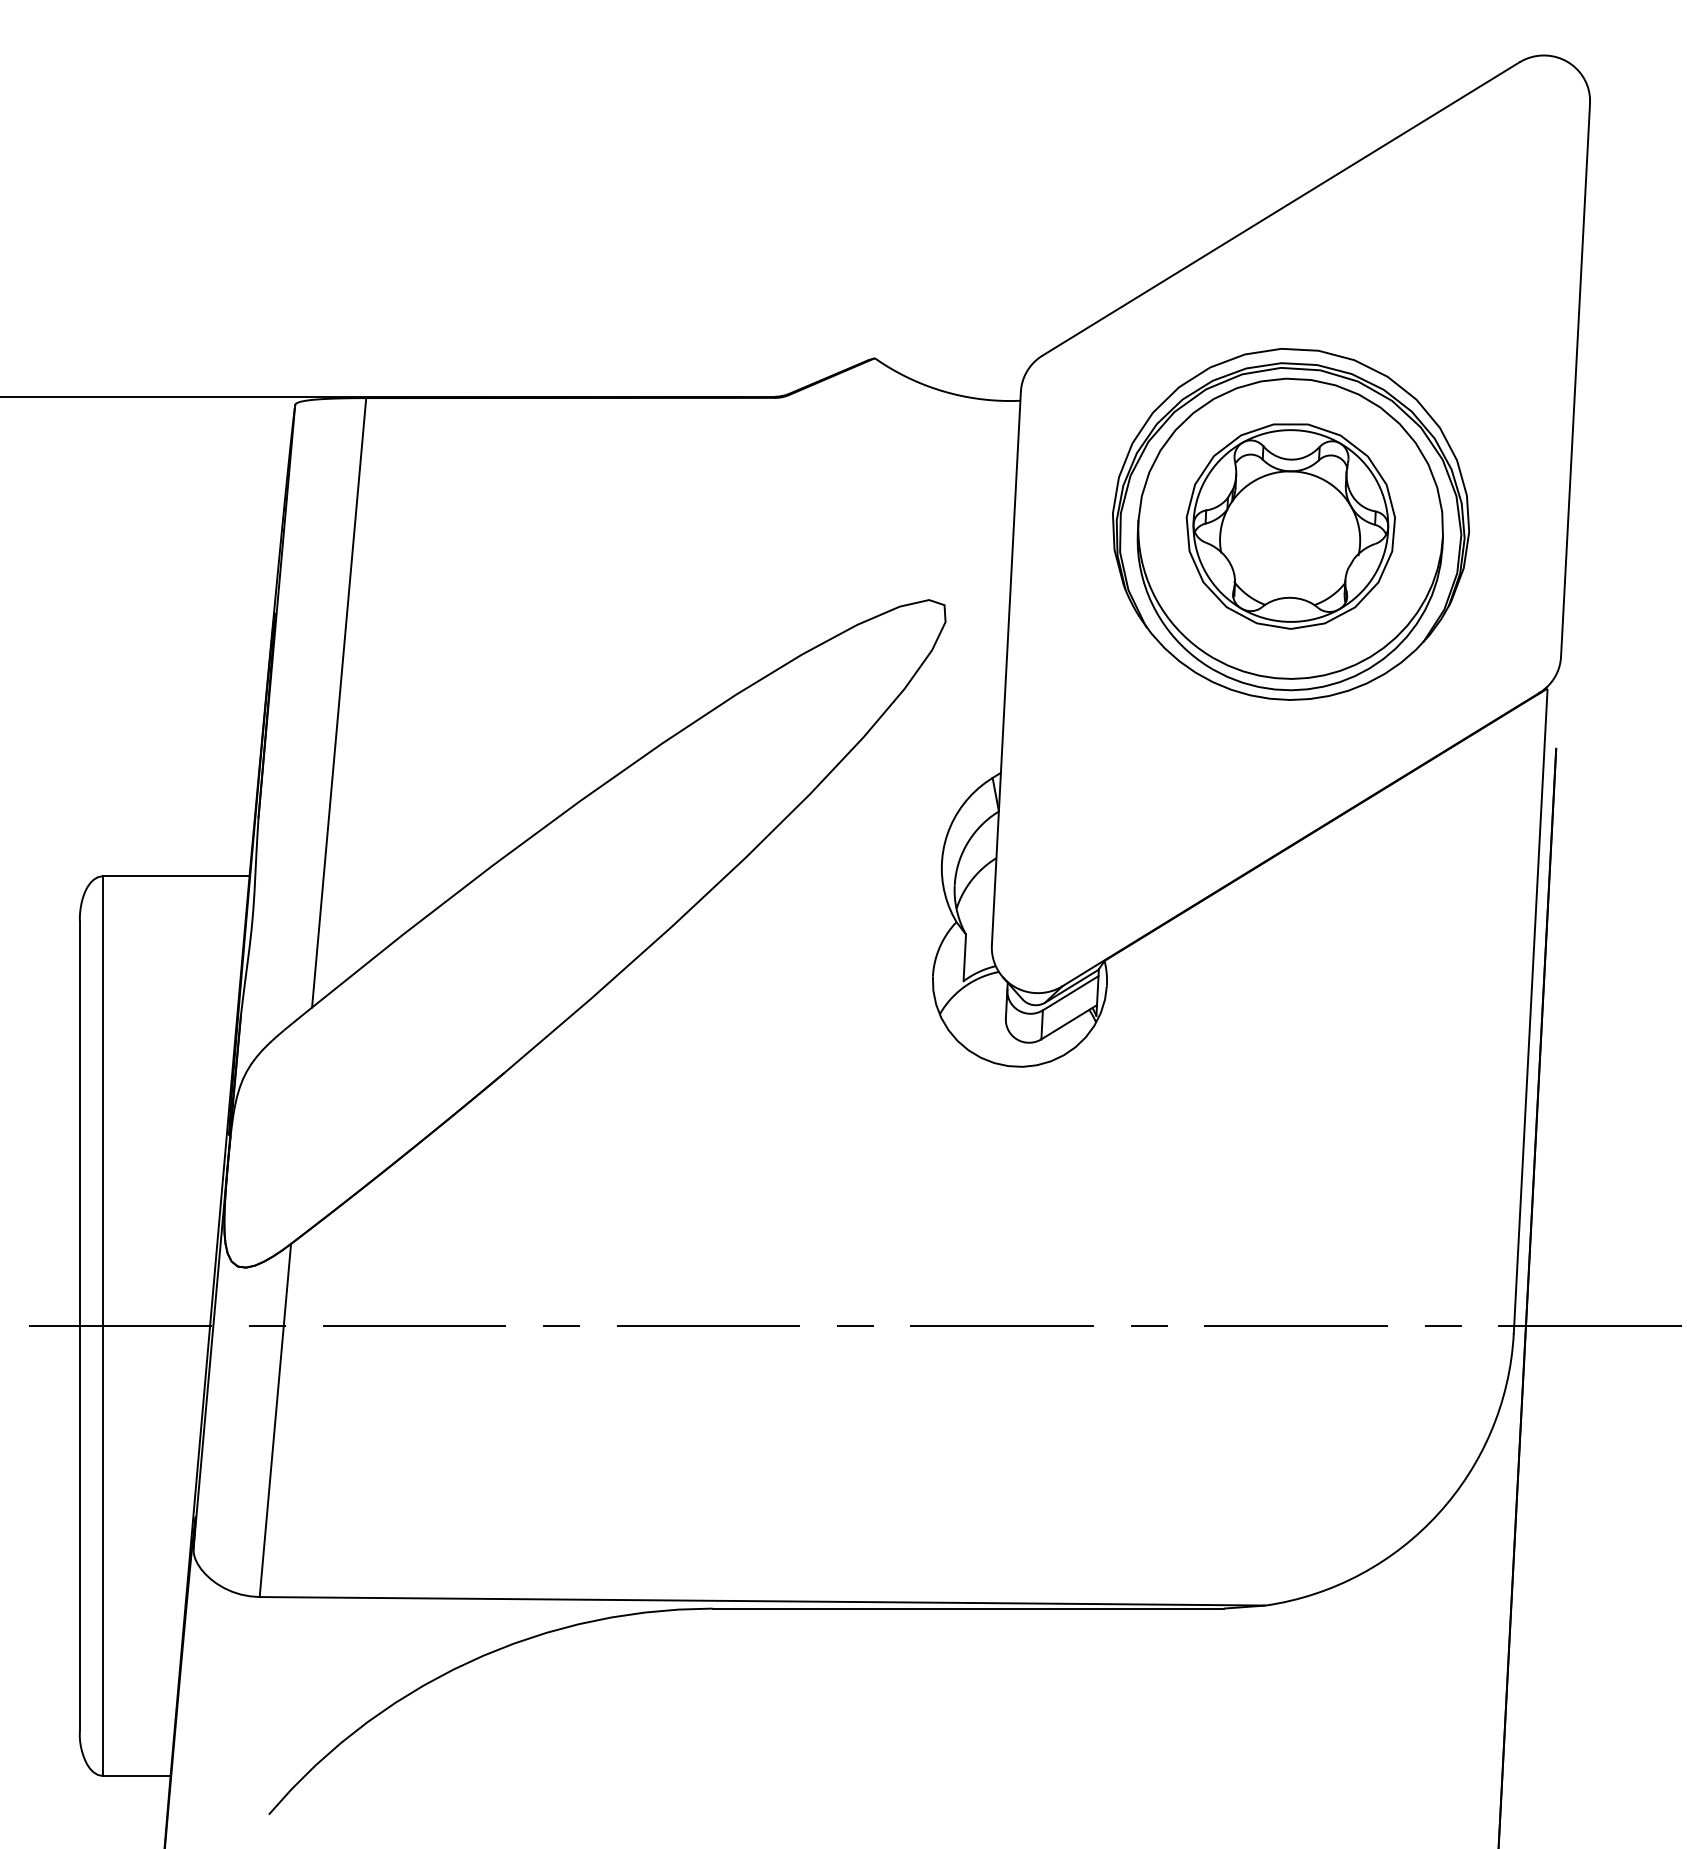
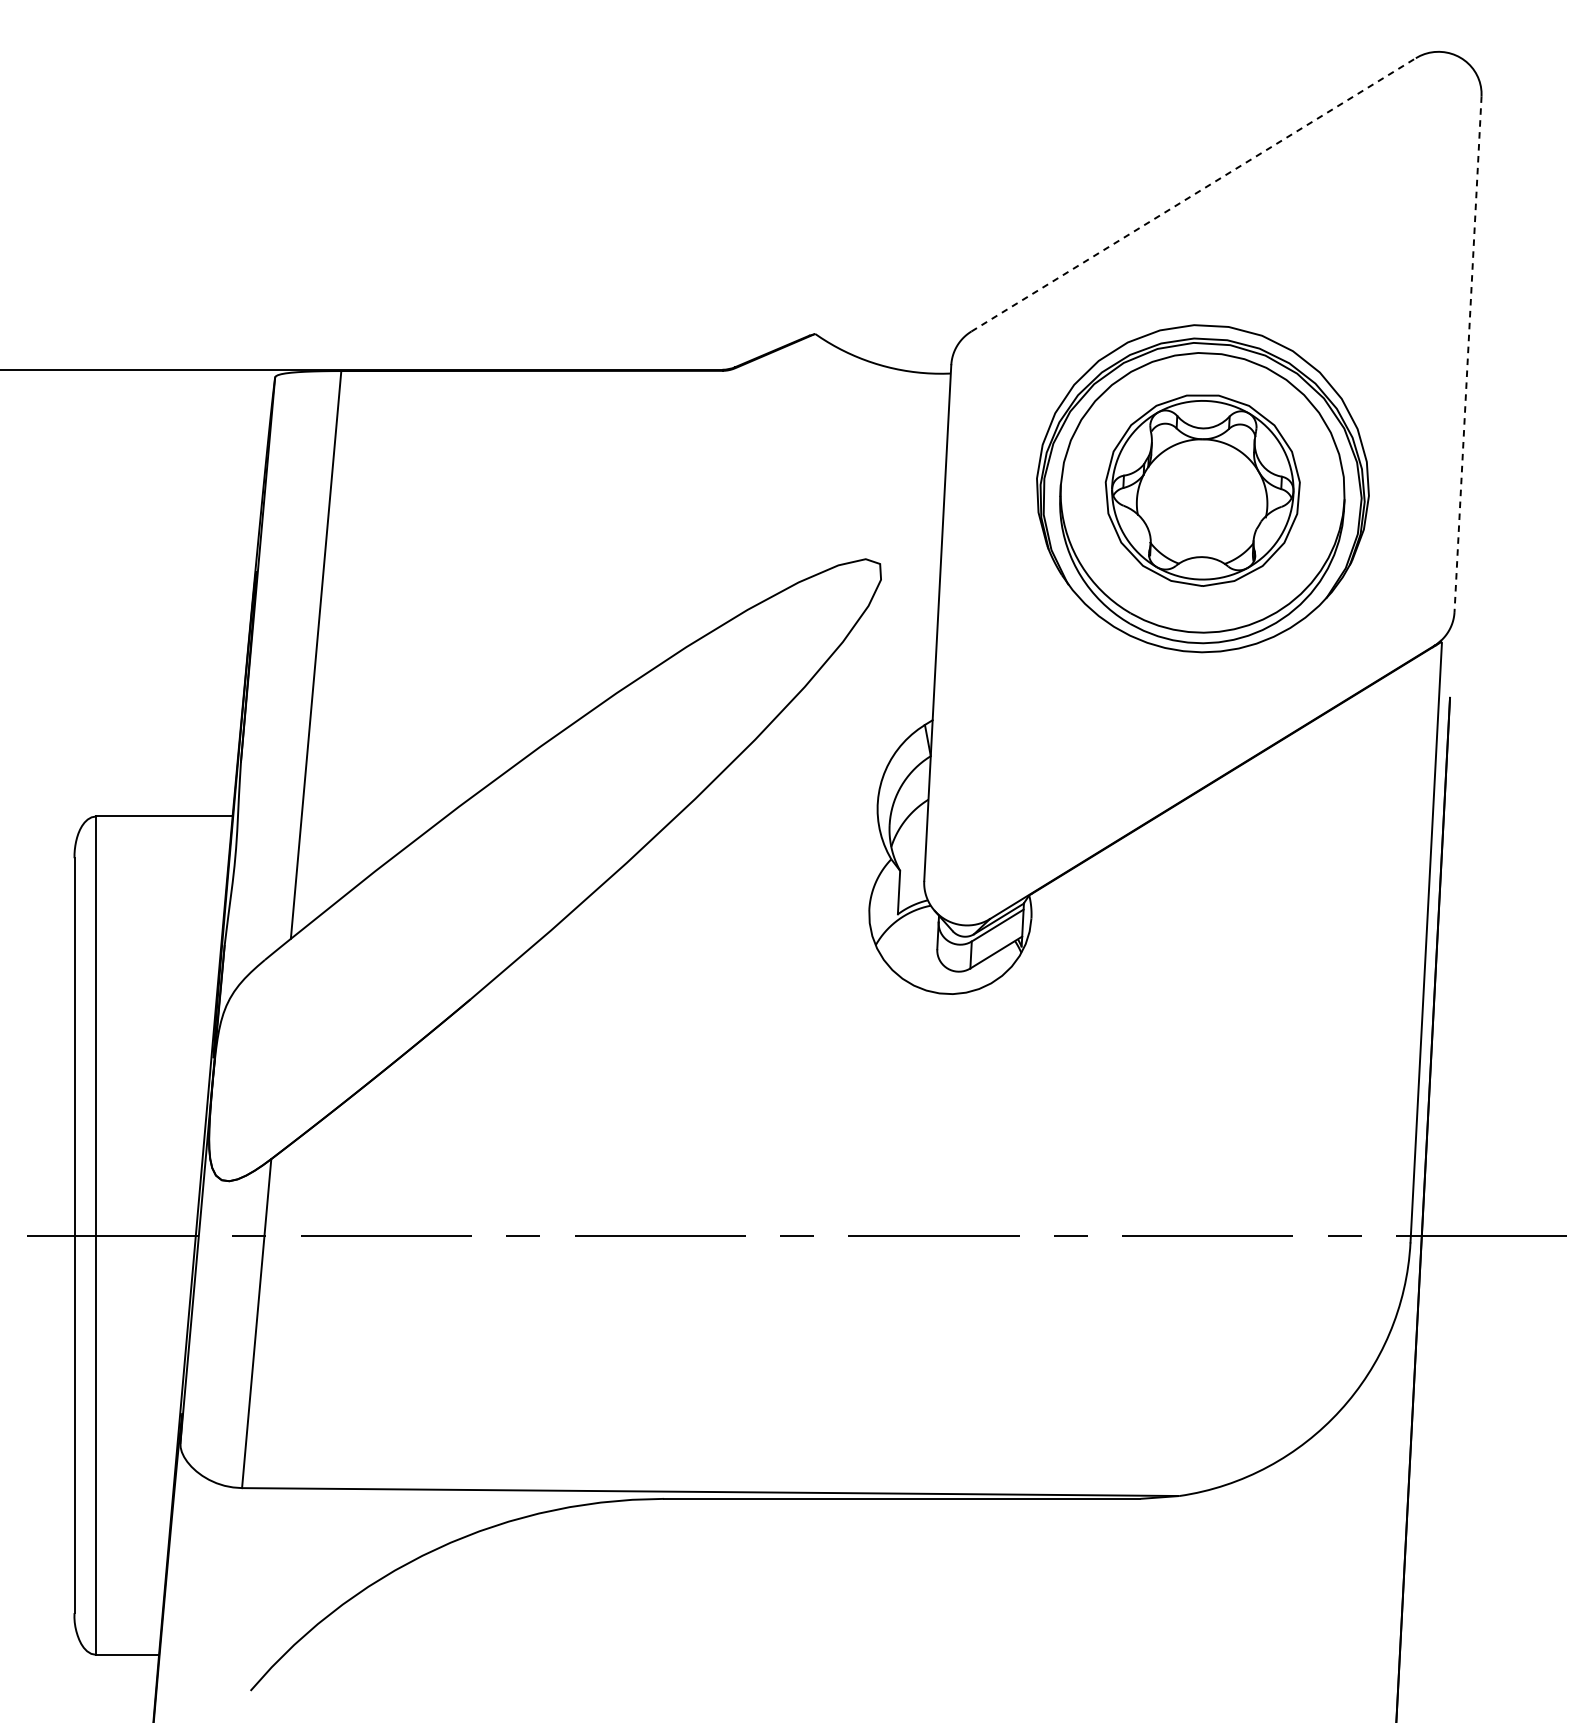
line: (1281, 208) -> (1194, 194), solid -> dashed
line: (1575, 380) -> (1468, 354), solid -> dashed

